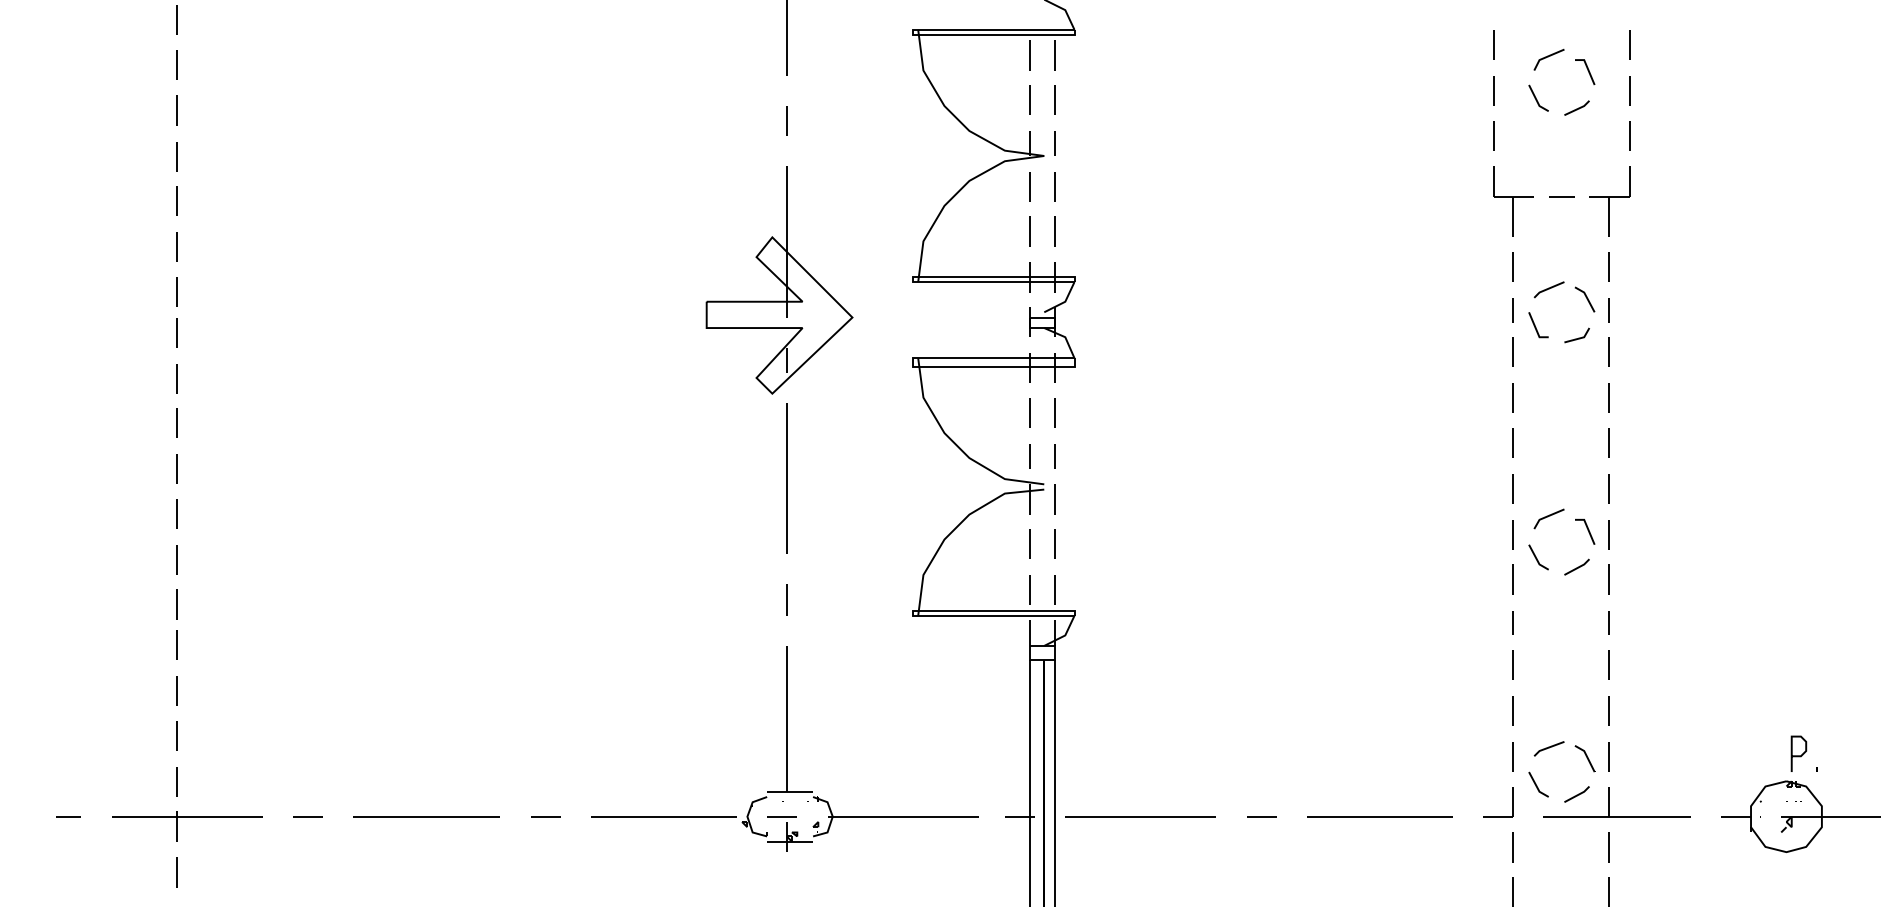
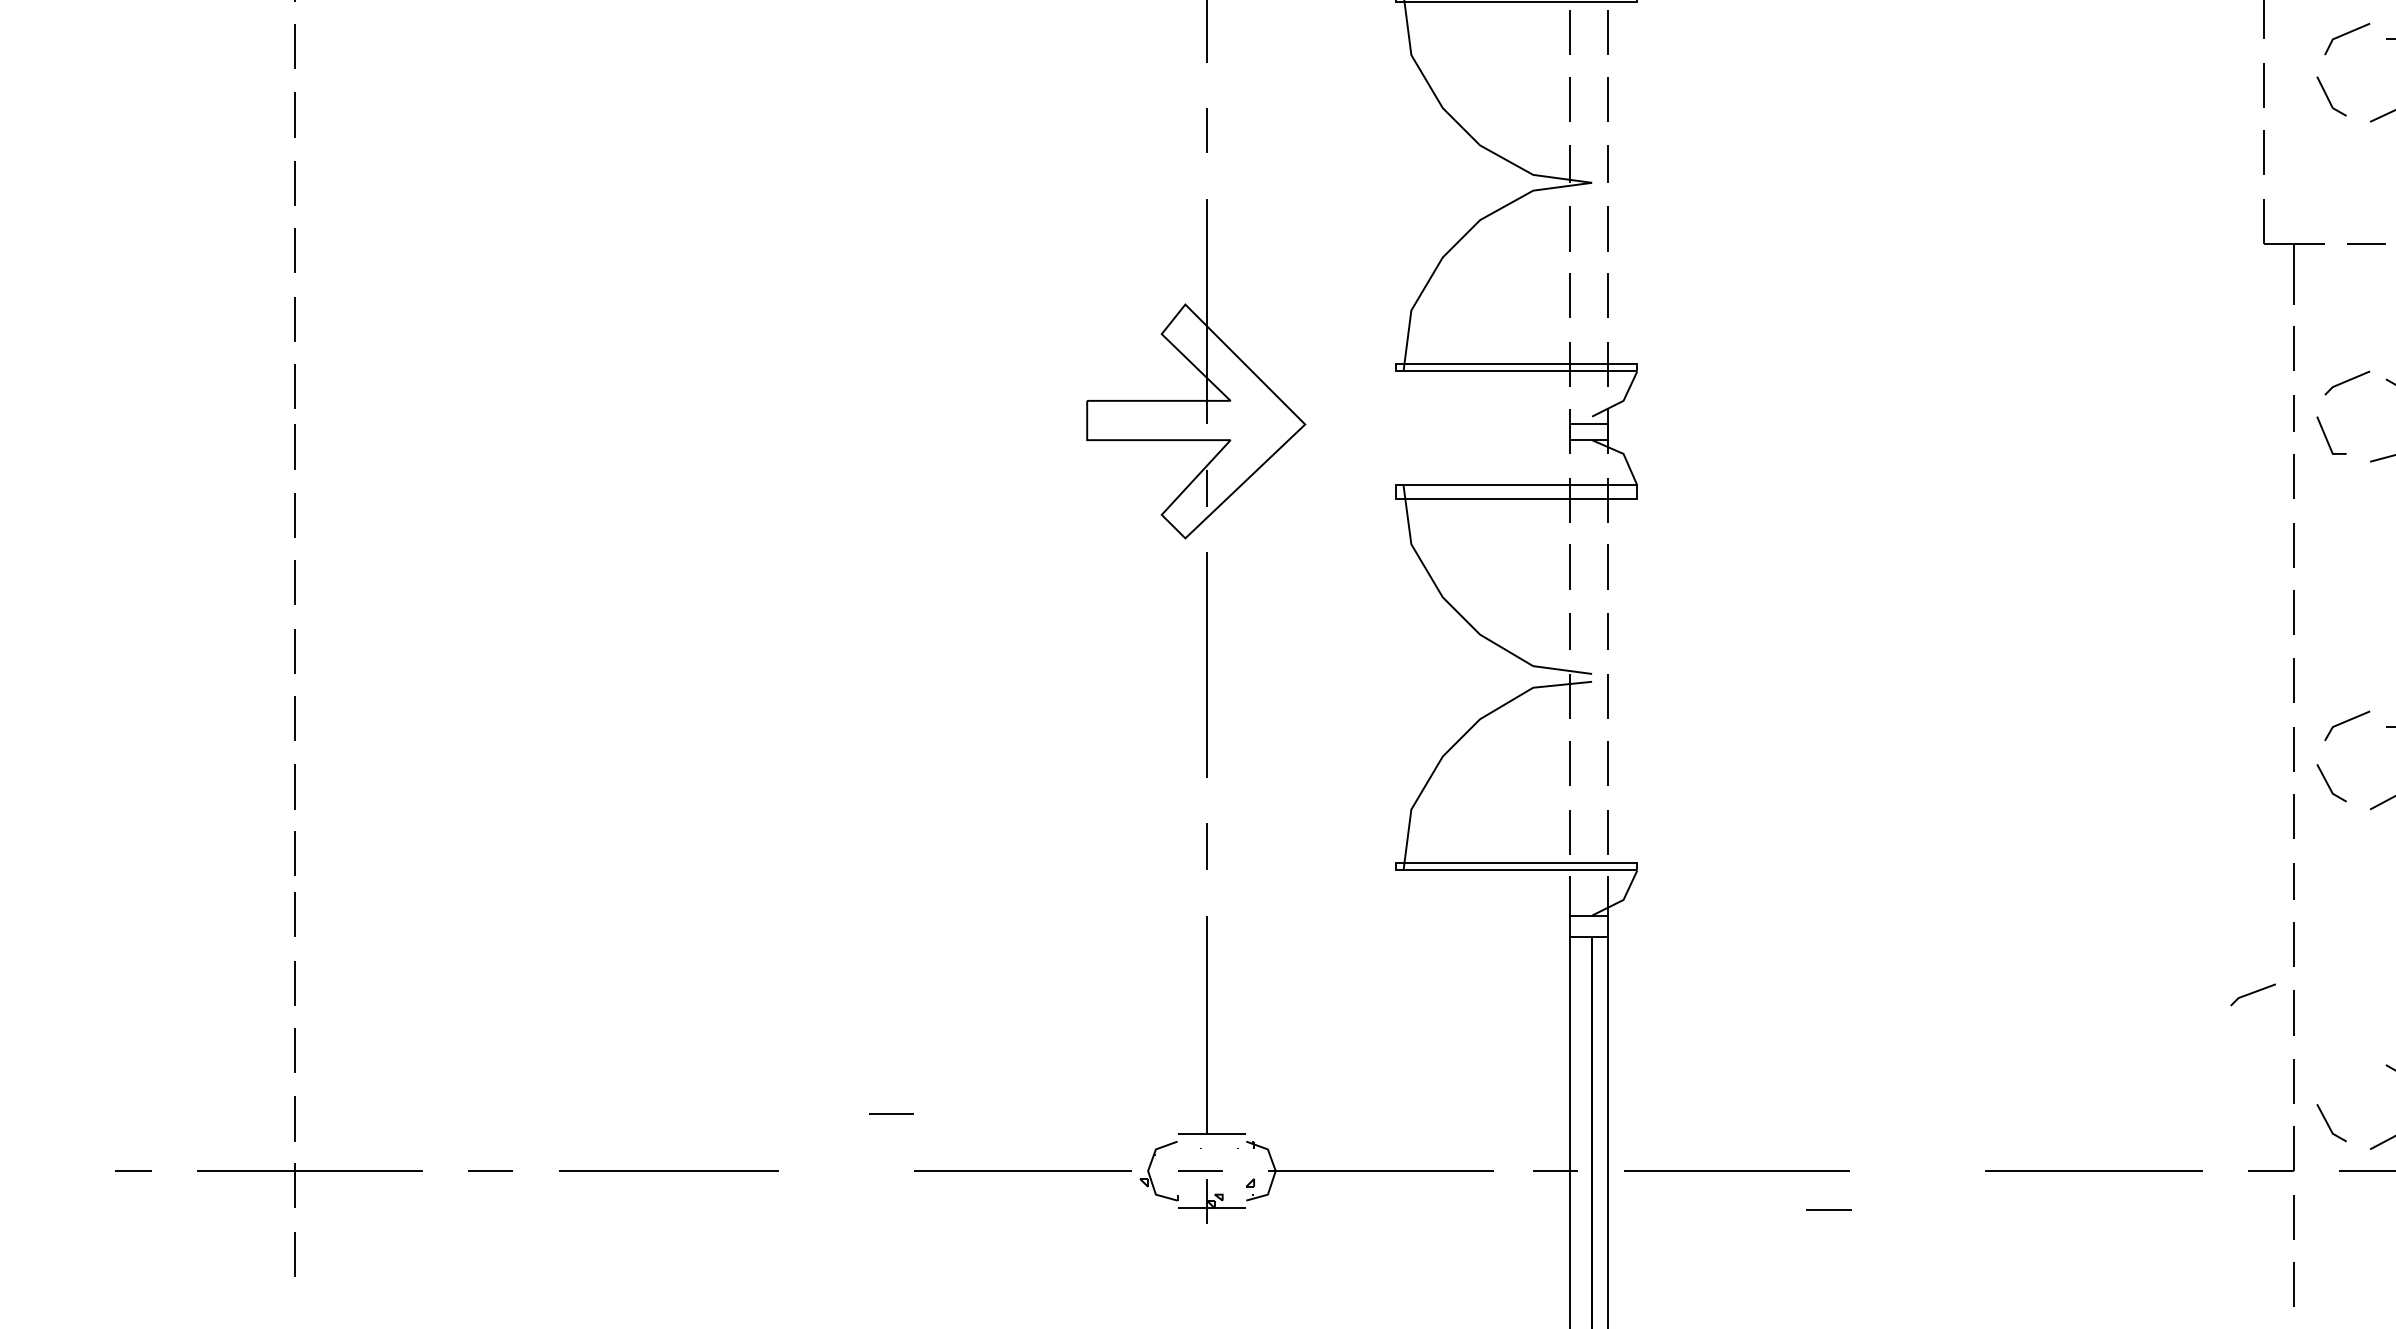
line: (1548, 748) -> (2252, 994), moved
line: (545, 816) -> (890, 1113), moved
line: (1261, 816) -> (1828, 1209), moved

